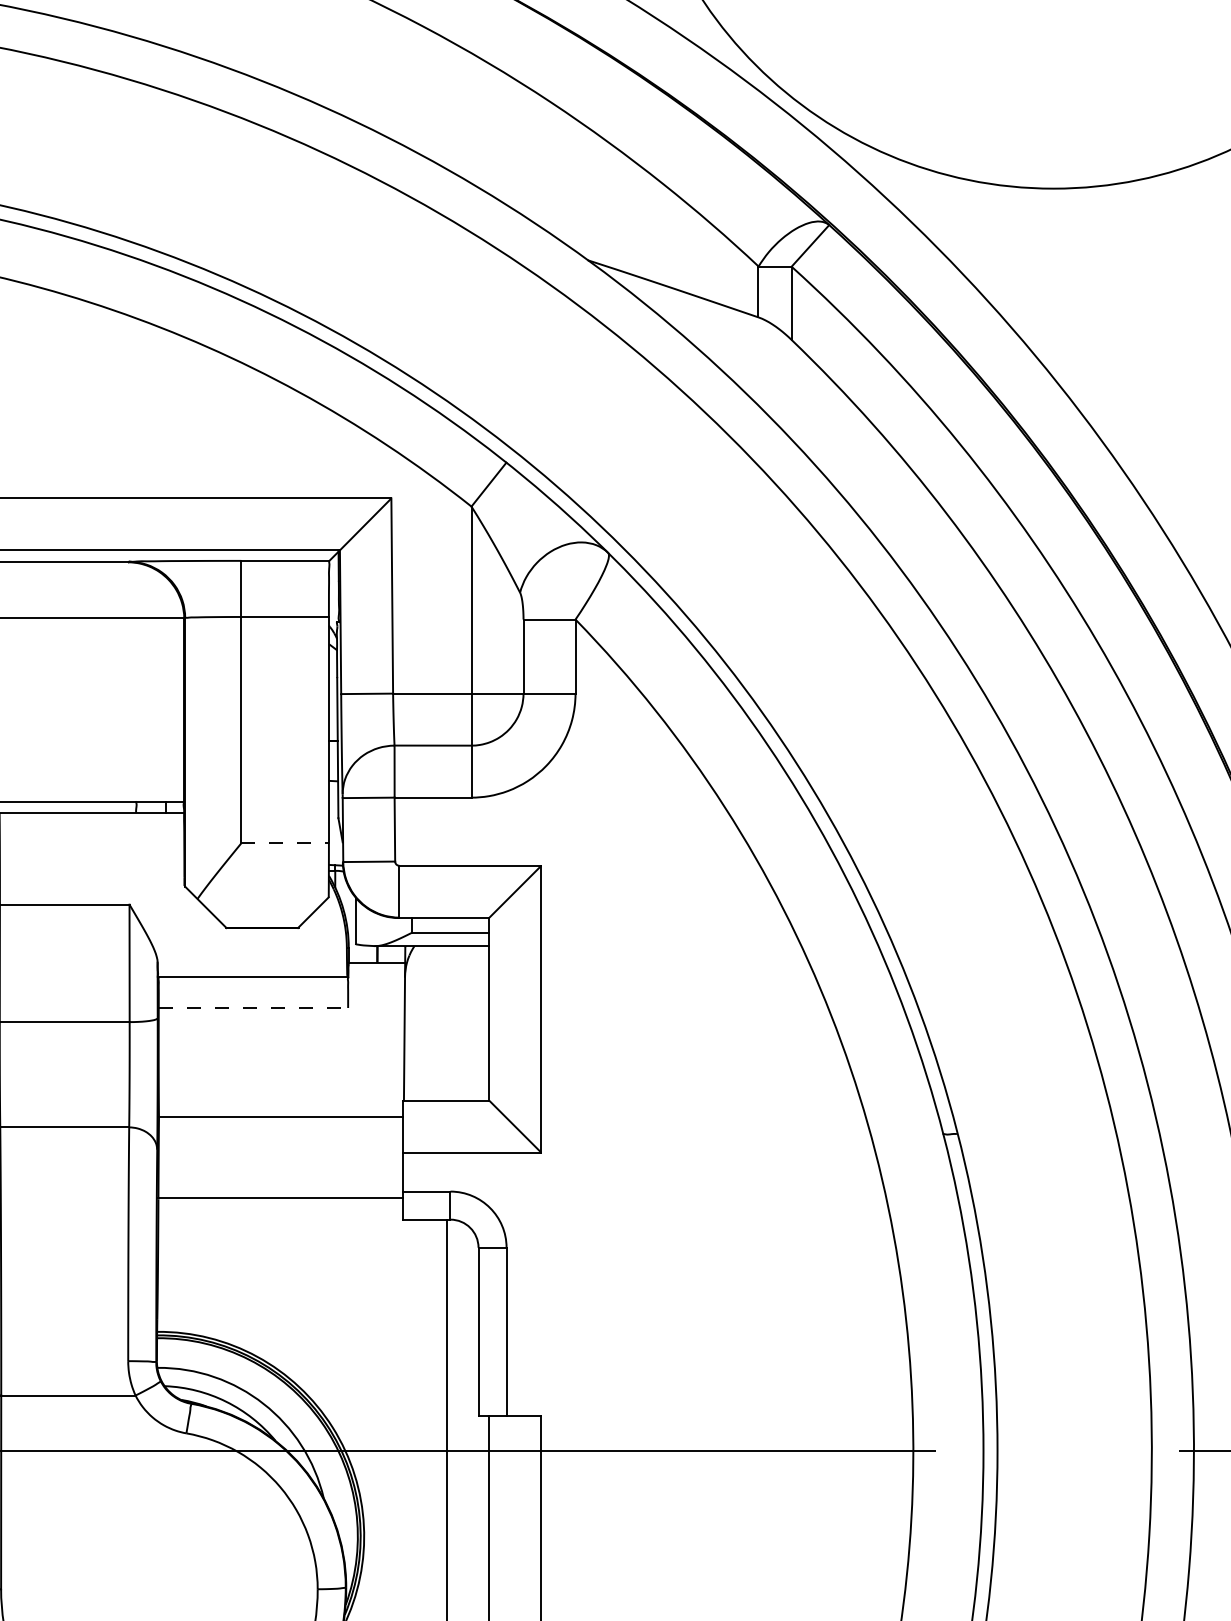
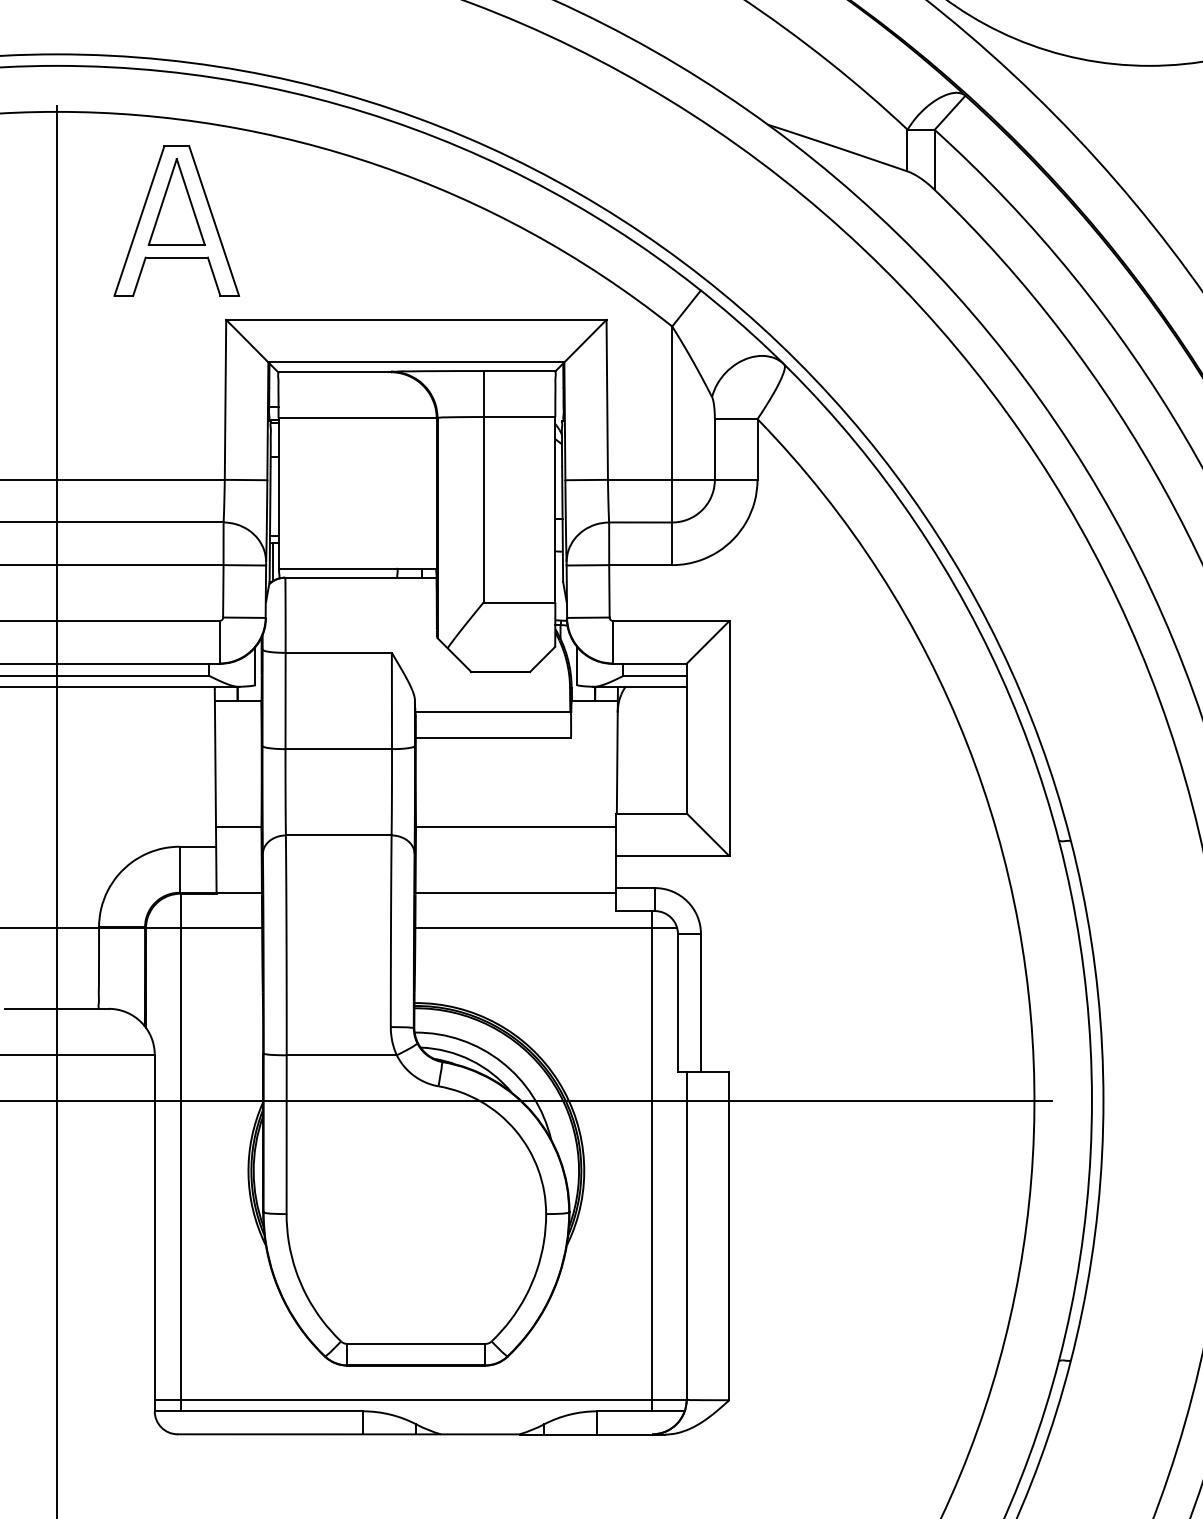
line: (285, 843) -> (519, 602), dashed -> solid
line: (253, 1007) -> (493, 737), dashed -> solid
line: (318, 1240) -> (546, 928), added

